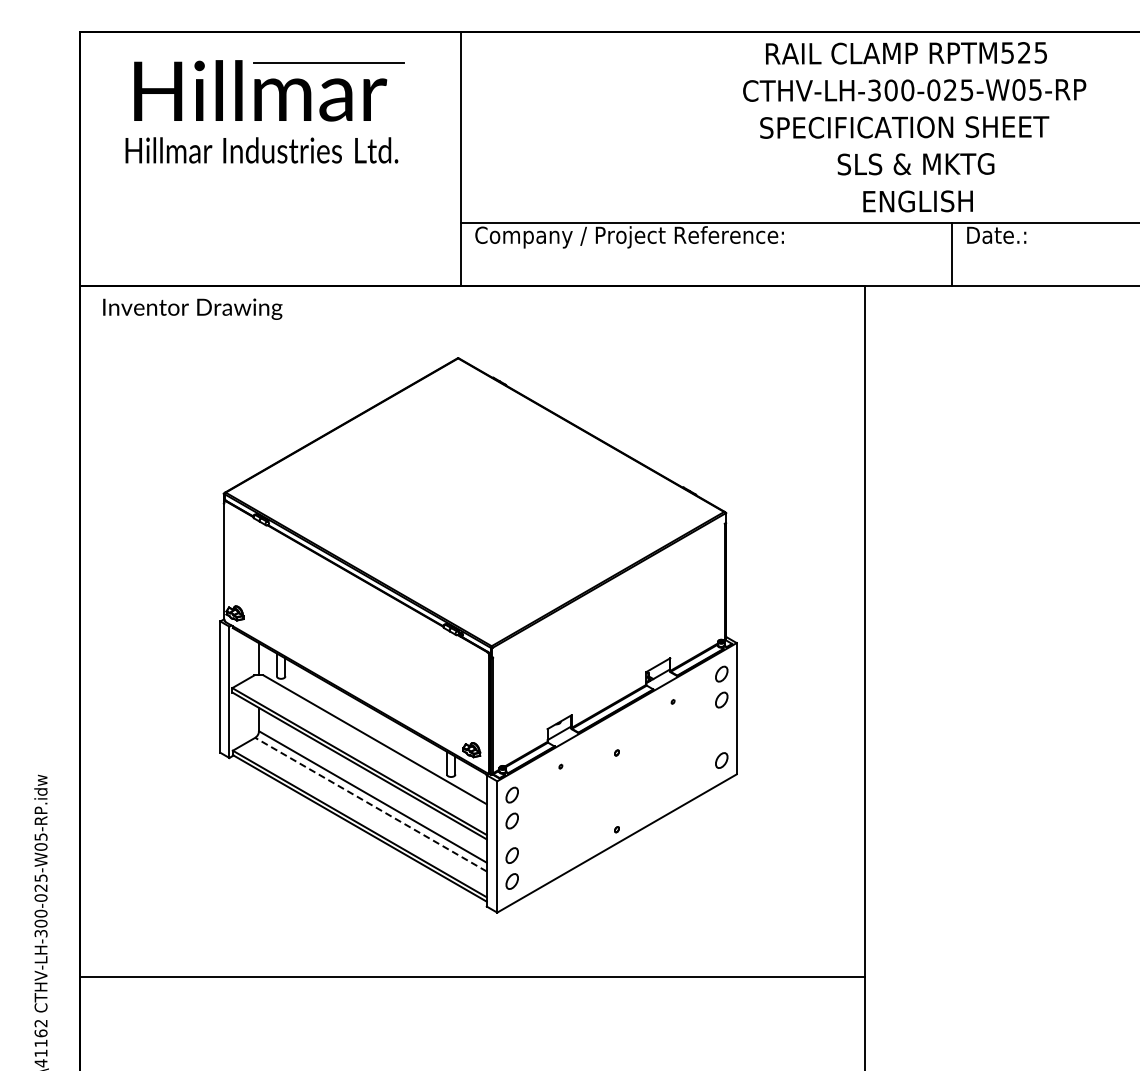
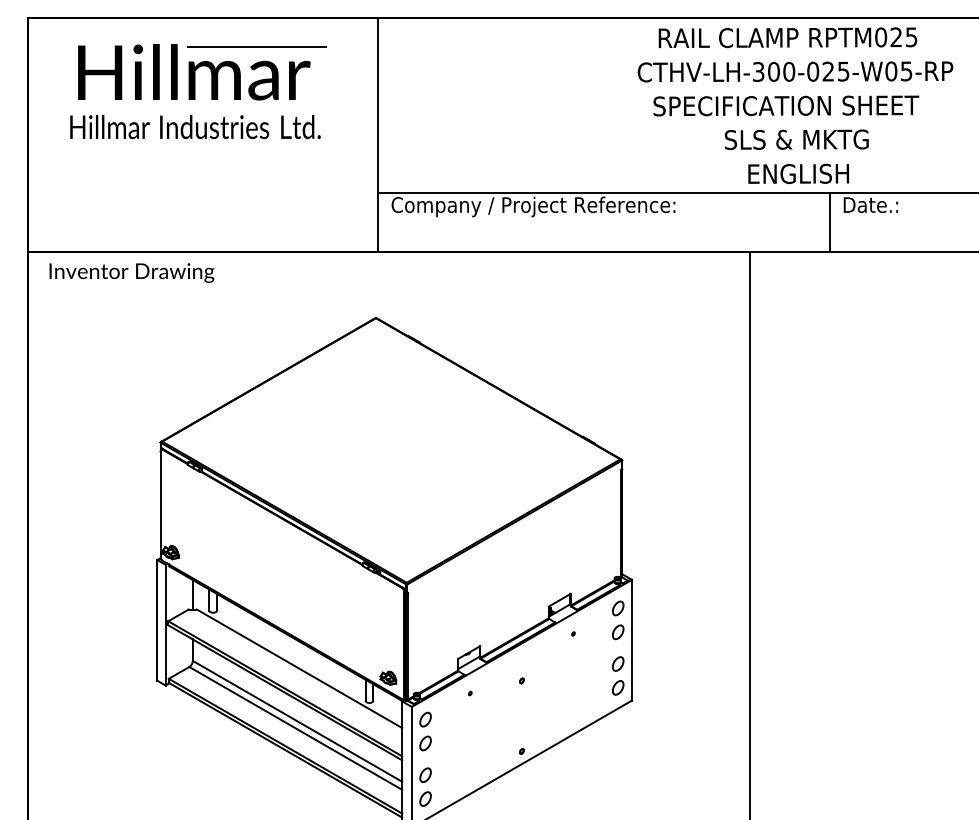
text: (1007, 52) -> (880, 37), RPTM525 -> RPTM025
part: (721, 734) -> (617, 663), added
line: (371, 804) -> (296, 728), dashed -> solid

